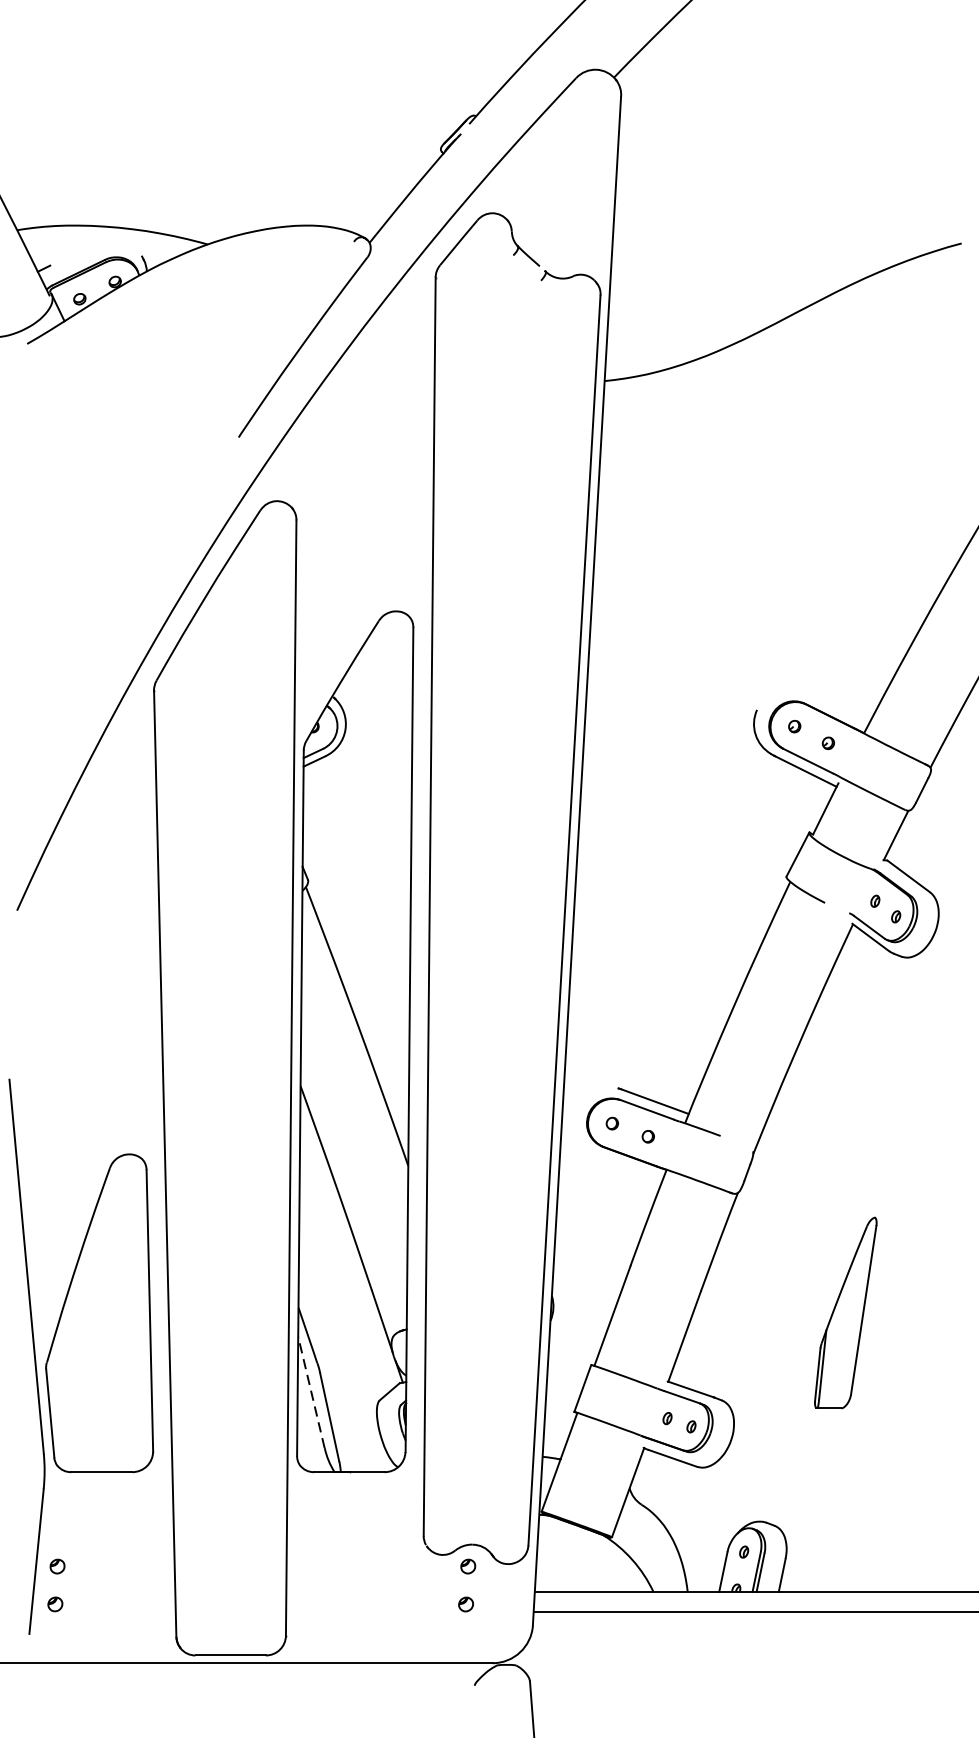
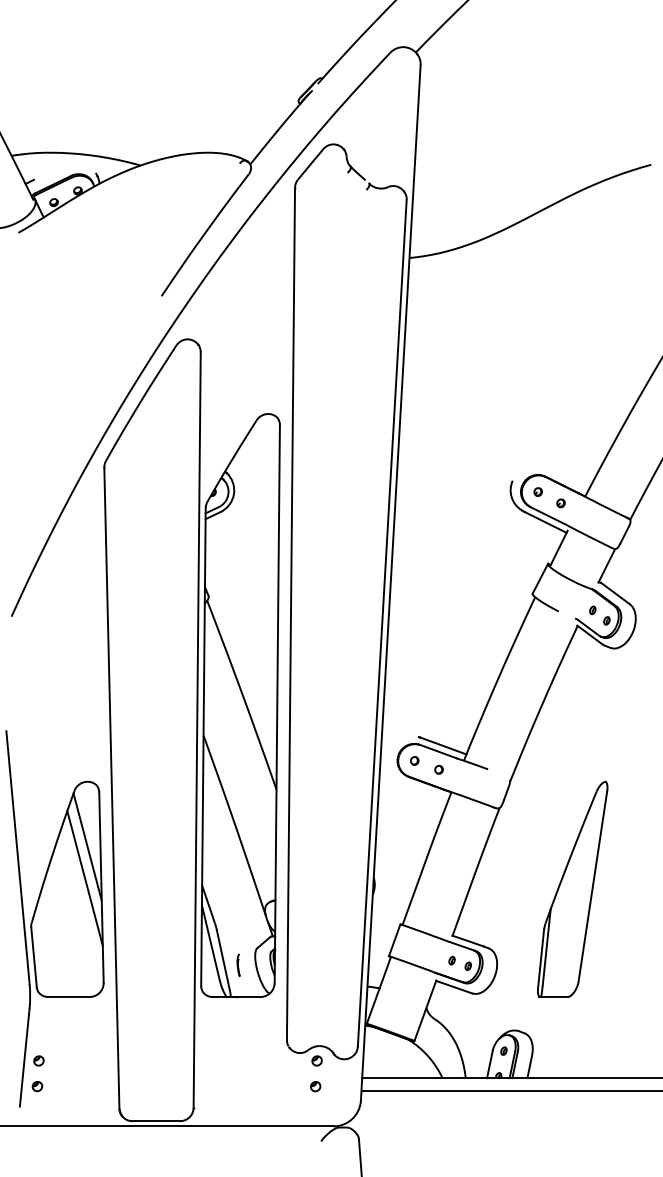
line: (129, 1249) -> (87, 846), added
line: (124, 1297) -> (84, 878), added
part: (845, 1311) -> (572, 888), size x1.67
line: (310, 1393) -> (210, 943), dashed -> solid
line: (352, 1425) -> (238, 965), added

